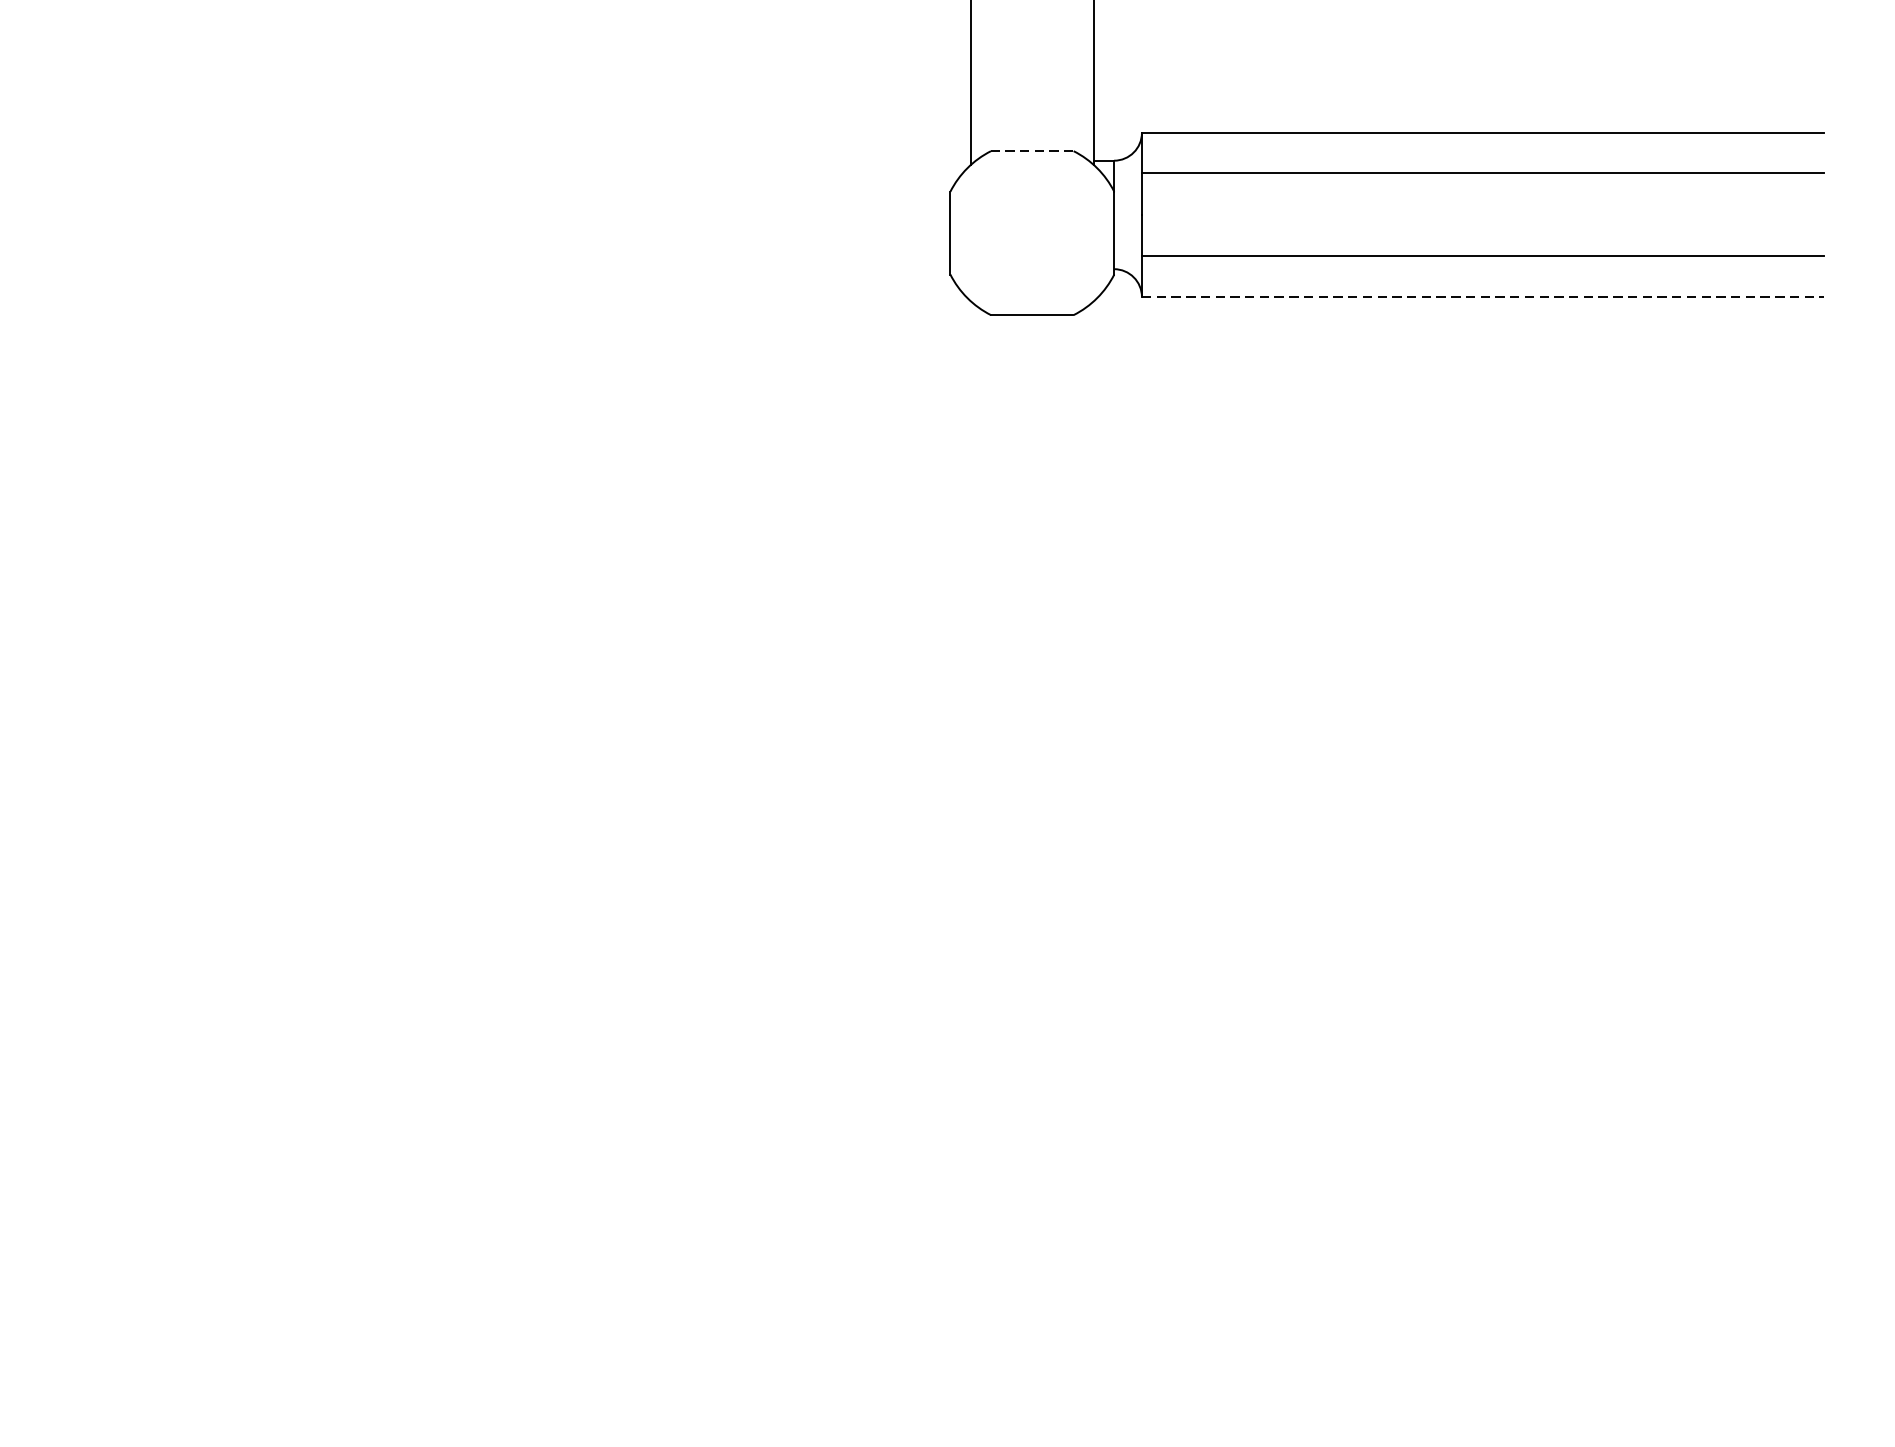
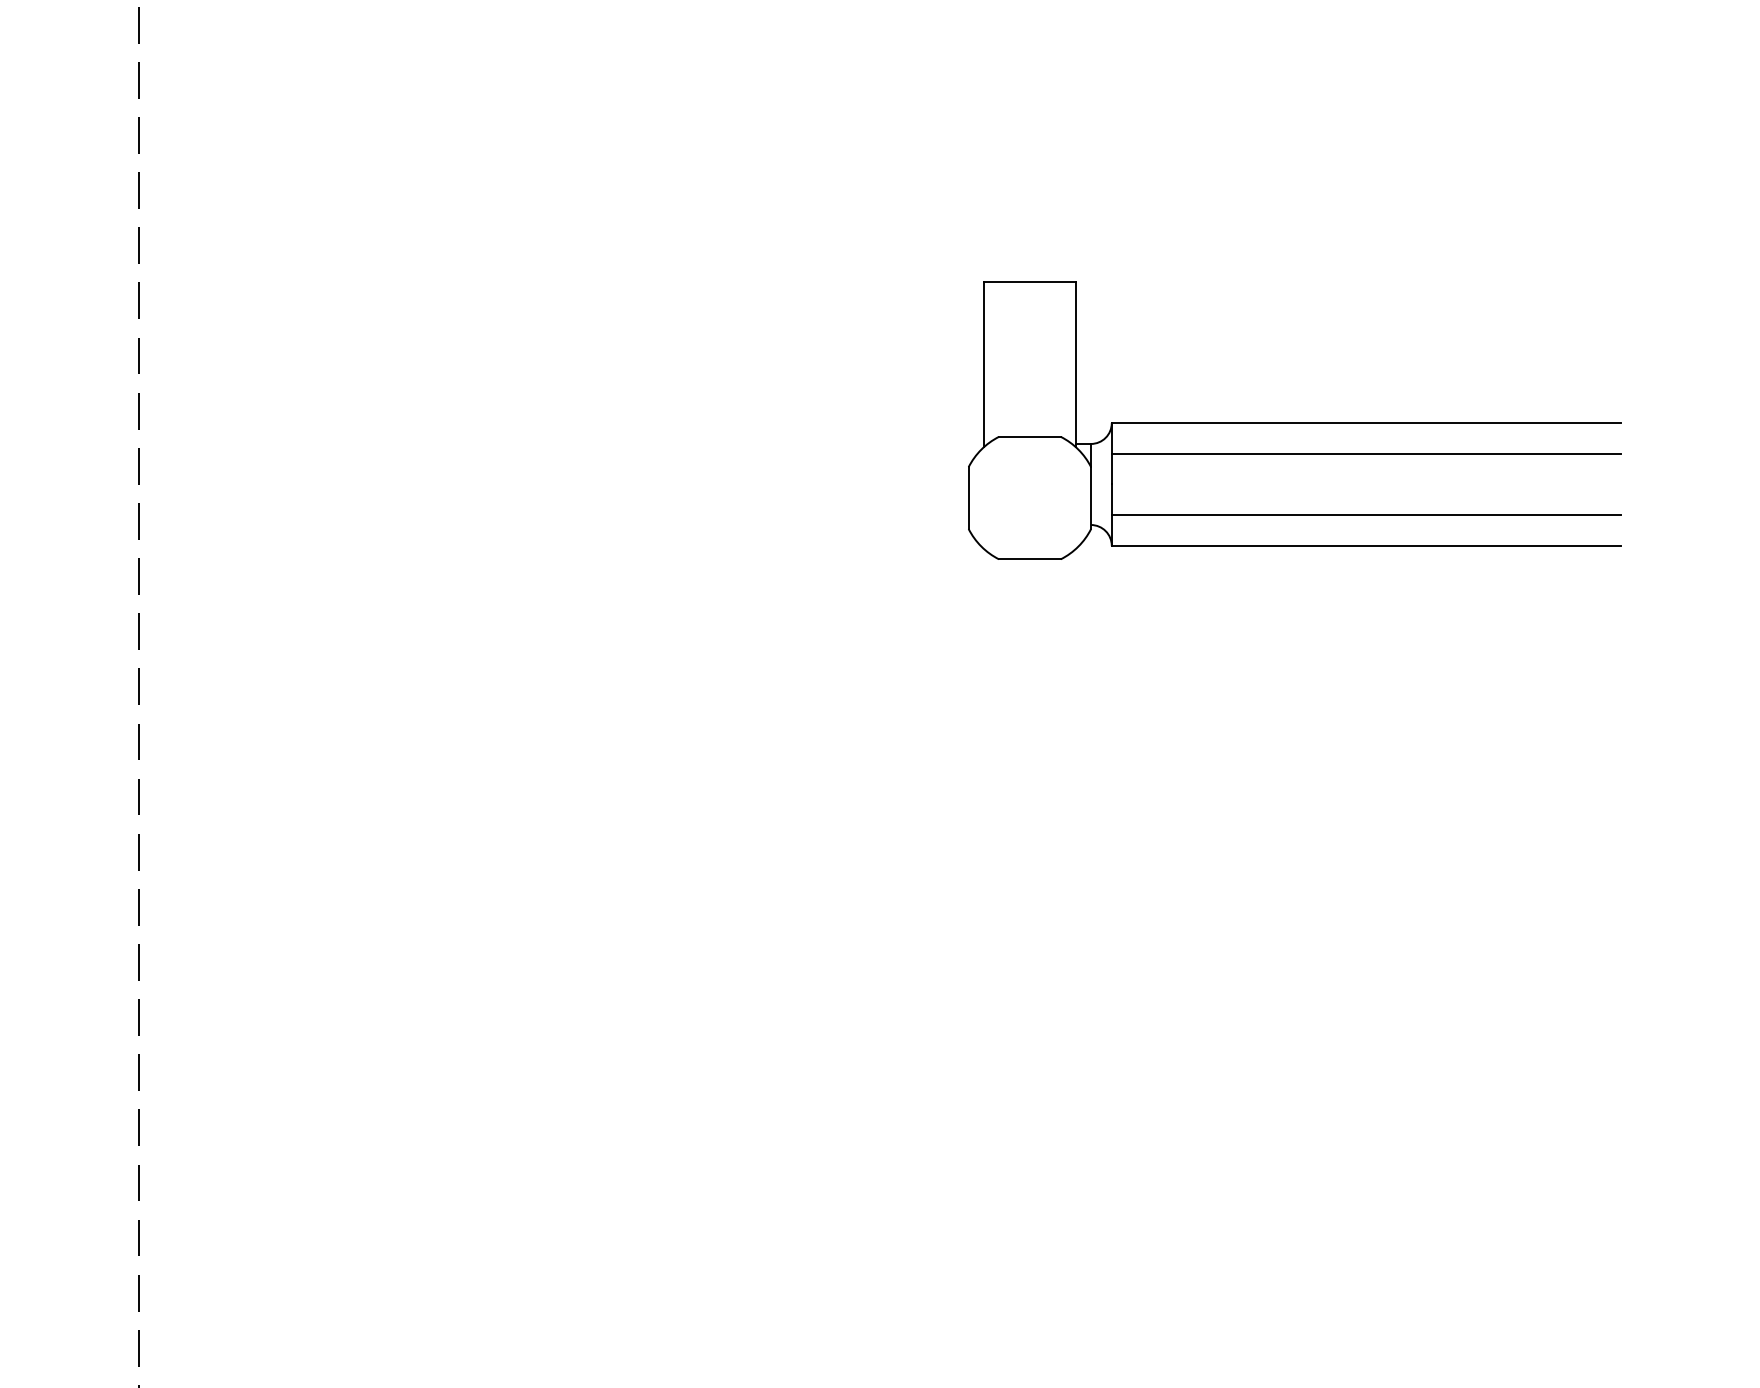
line: (1031, 150) -> (1029, 436), dashed -> solid
line: (1482, 296) -> (1366, 545), dashed -> solid

